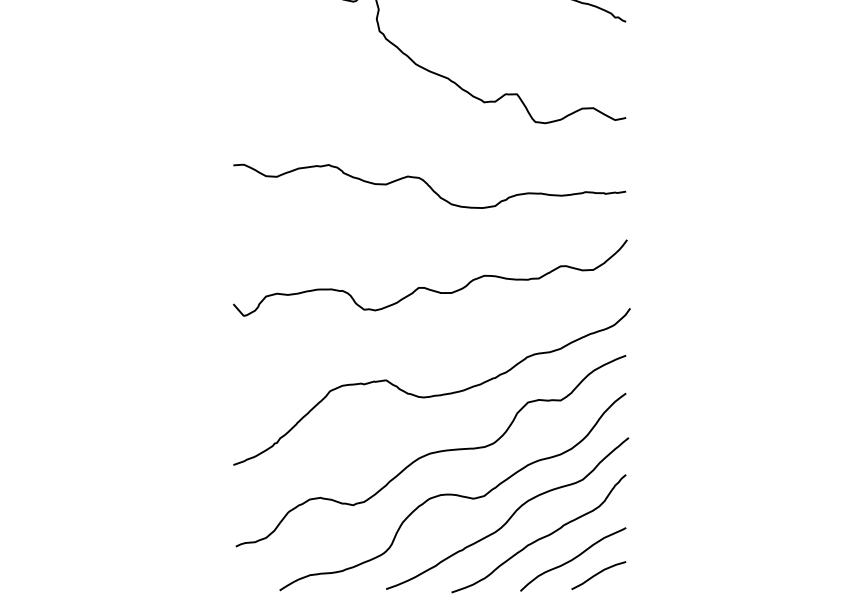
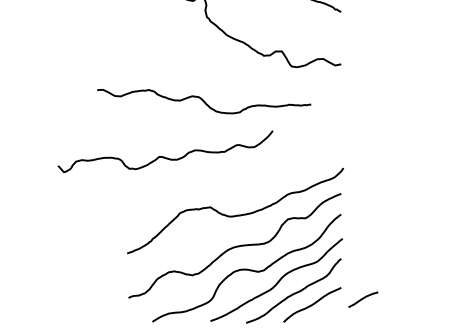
curve: (430, 186) -> (204, 101), moved
curve: (428, 287) -> (164, 156), moved
curve: (599, 575) -> (363, 299), moved

